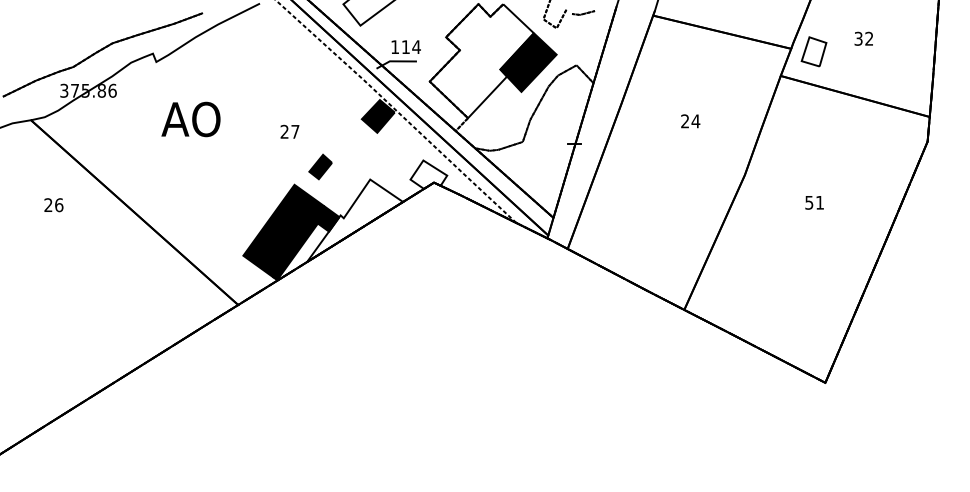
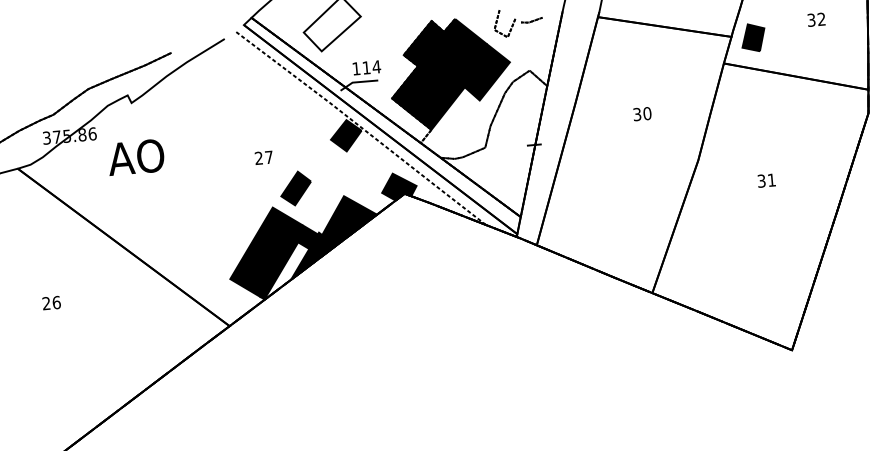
text: (863, 38) -> (816, 19), moved
fill: (813, 51) -> (752, 37), added
fill: (481, 61) -> (439, 75), added
text: (190, 119) -> (135, 157), moved
text: (690, 121) -> (642, 114), 24 -> 30
part: (320, 166) -> (295, 188), size x1.43
fill: (428, 174) -> (398, 186), added
text: (809, 201) -> (761, 179), 51 -> 31
text: (53, 205) -> (51, 303), moved
fill: (355, 220) -> (333, 236), added

